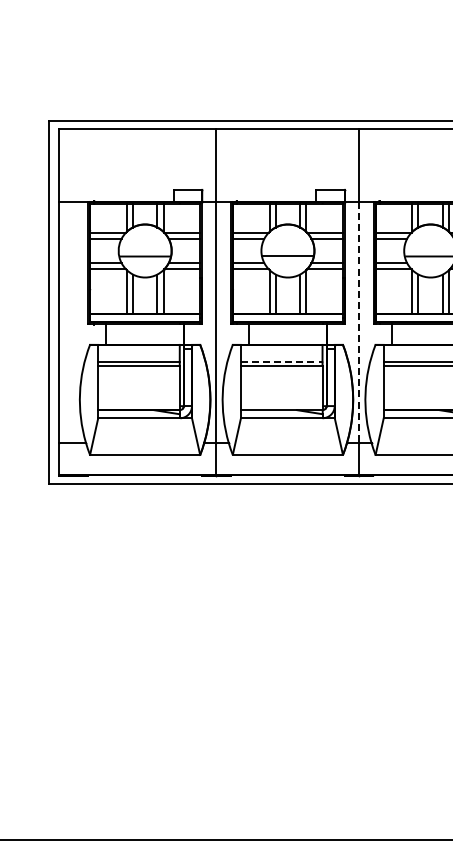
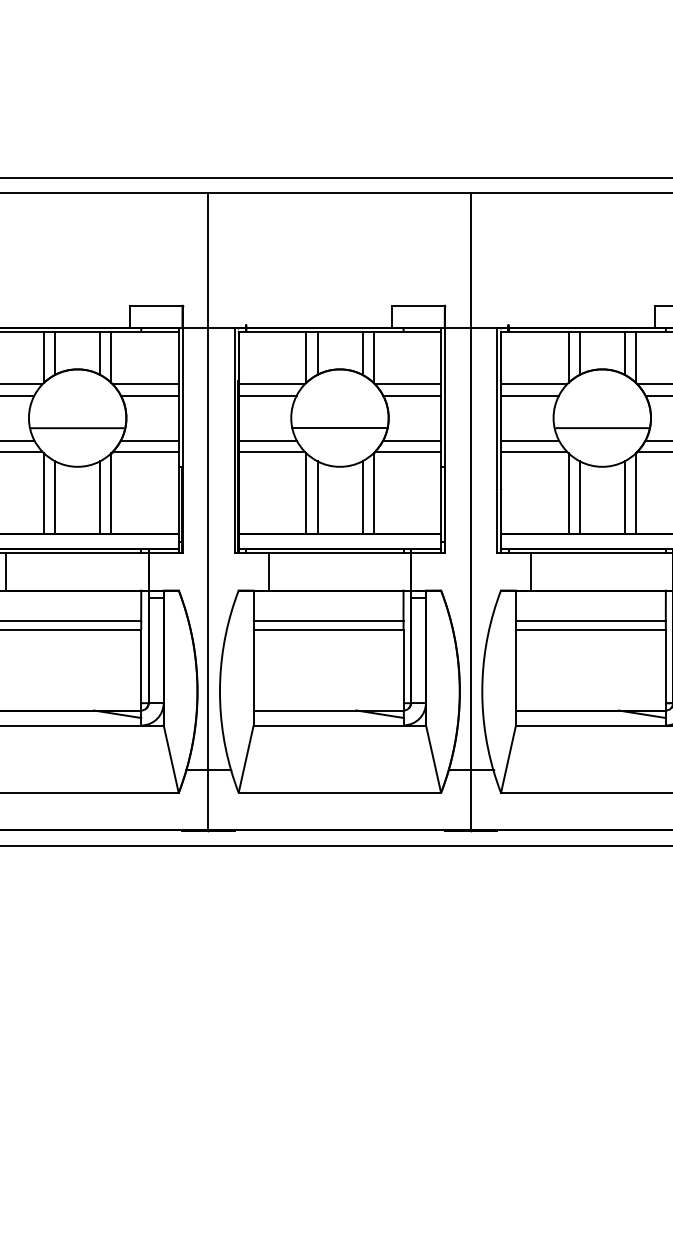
line: (359, 322) -> (471, 549), dashed -> solid
line: (281, 361) -> (328, 621), dashed -> solid

